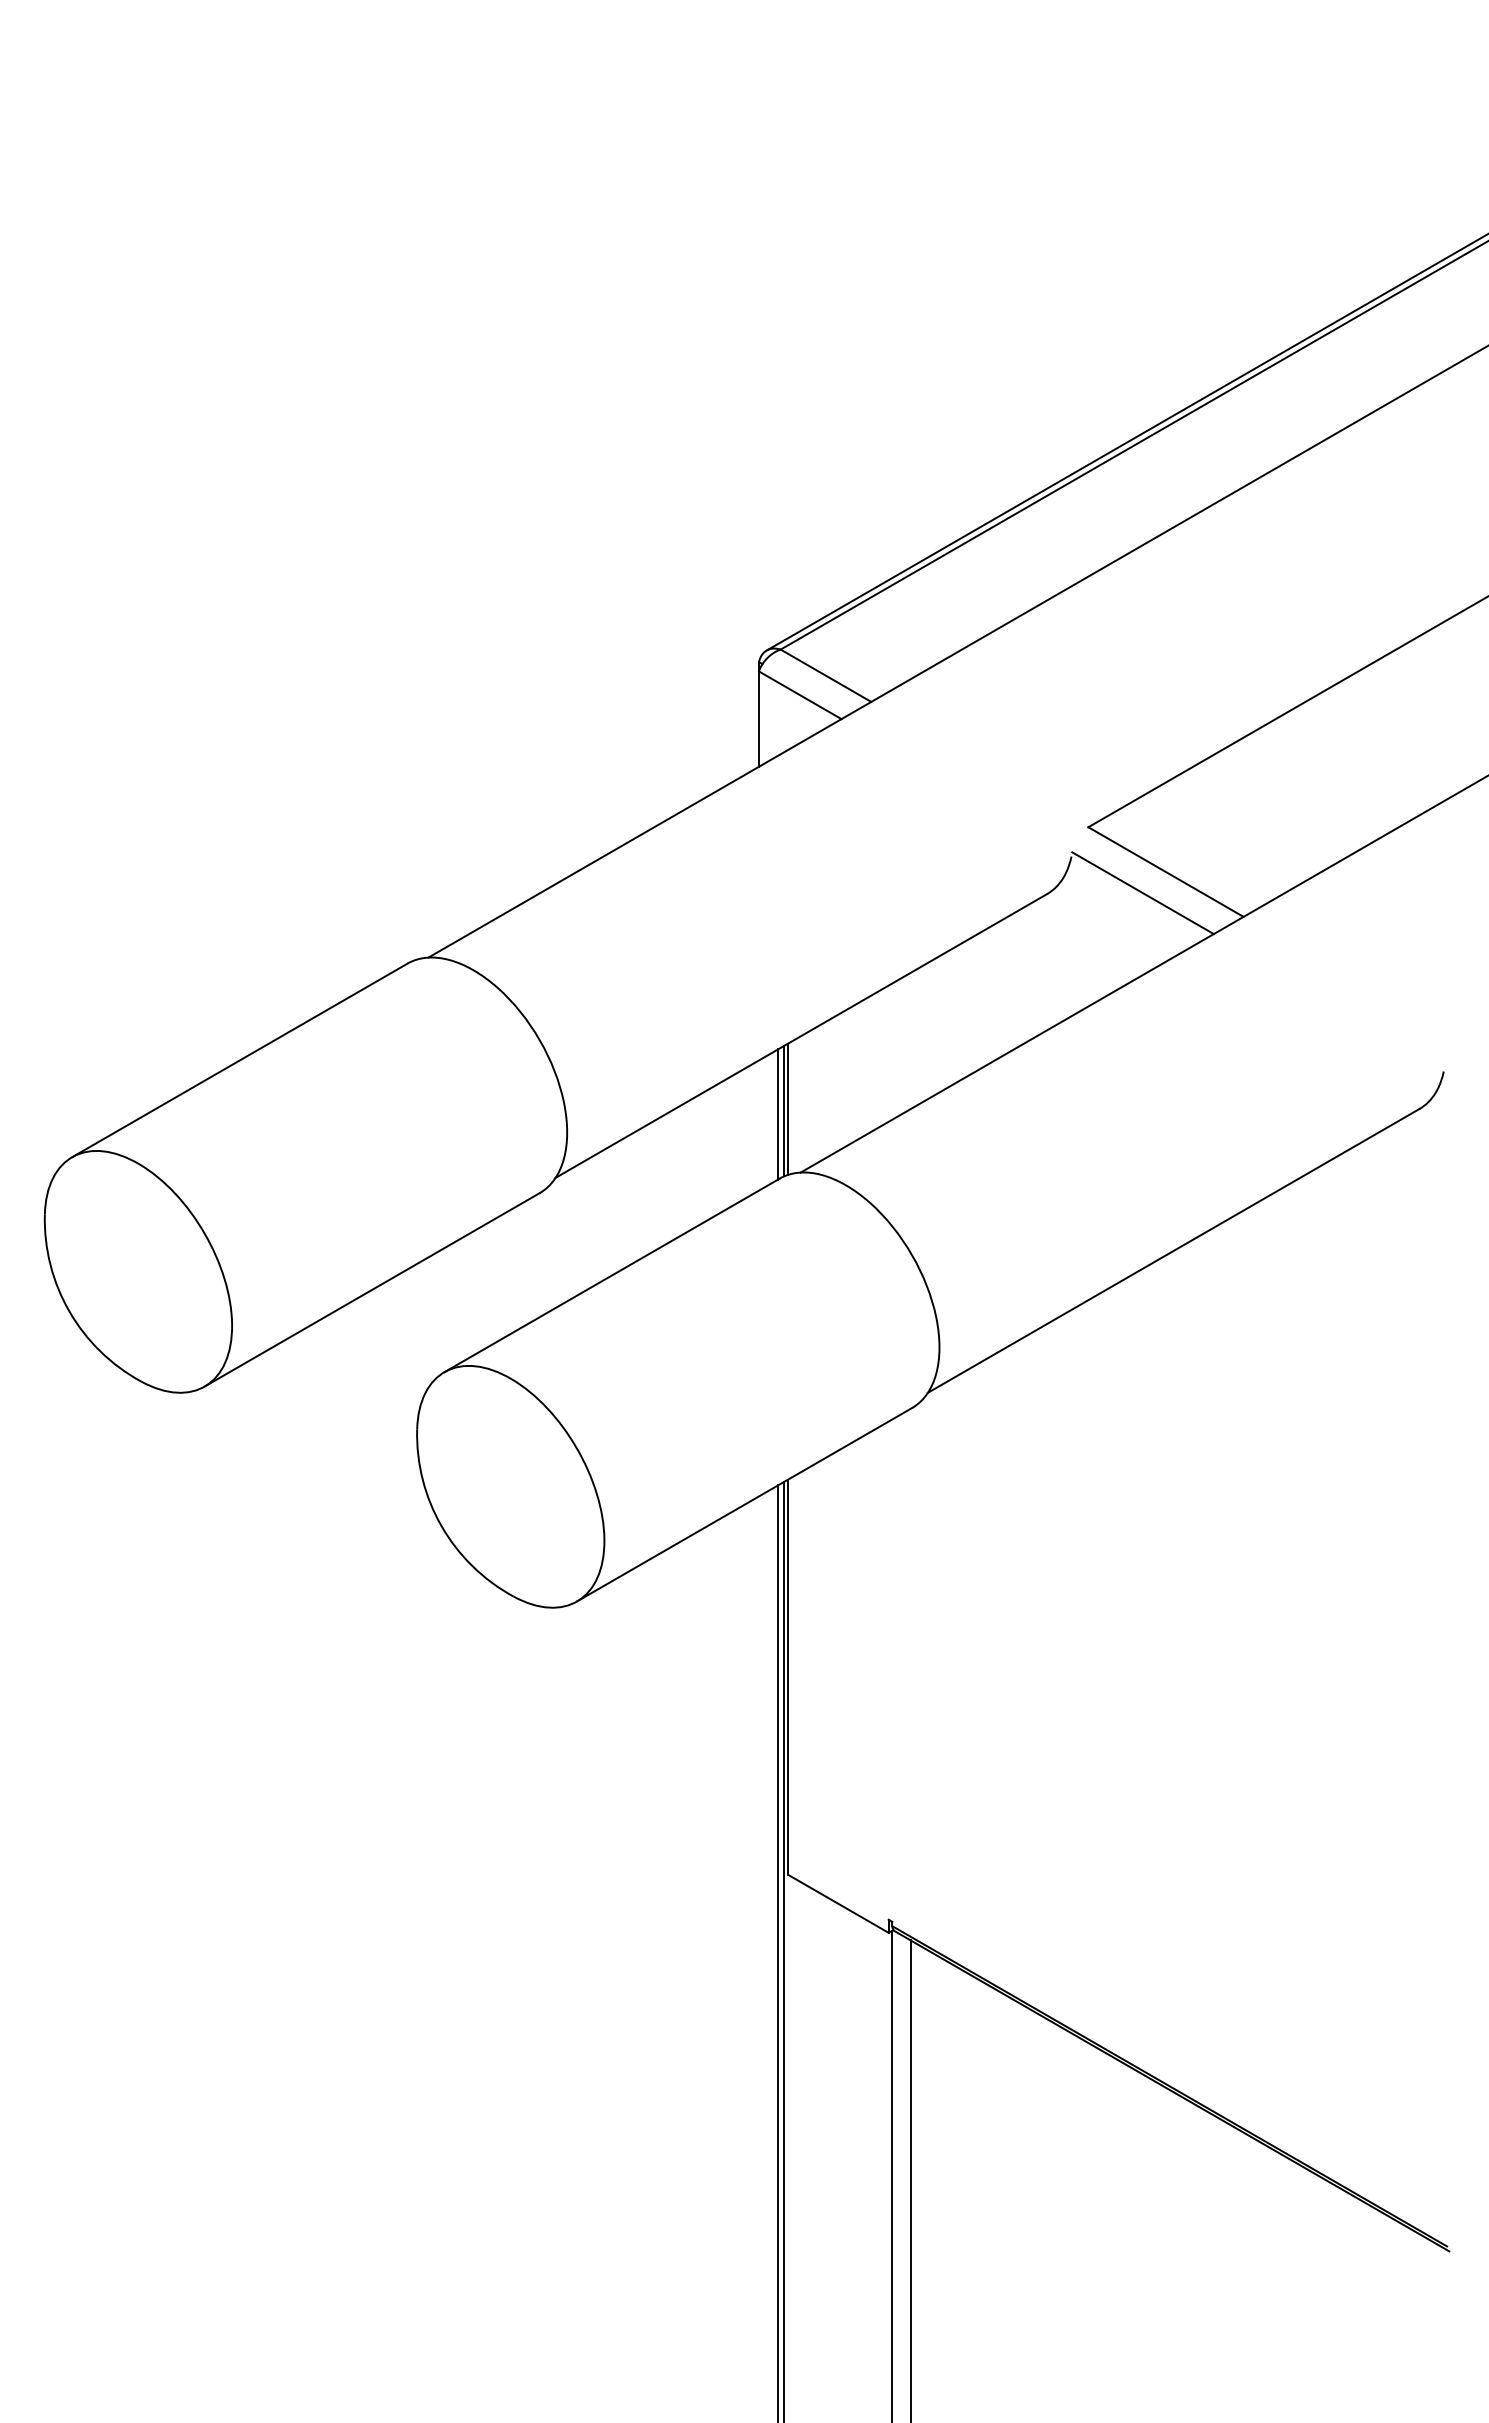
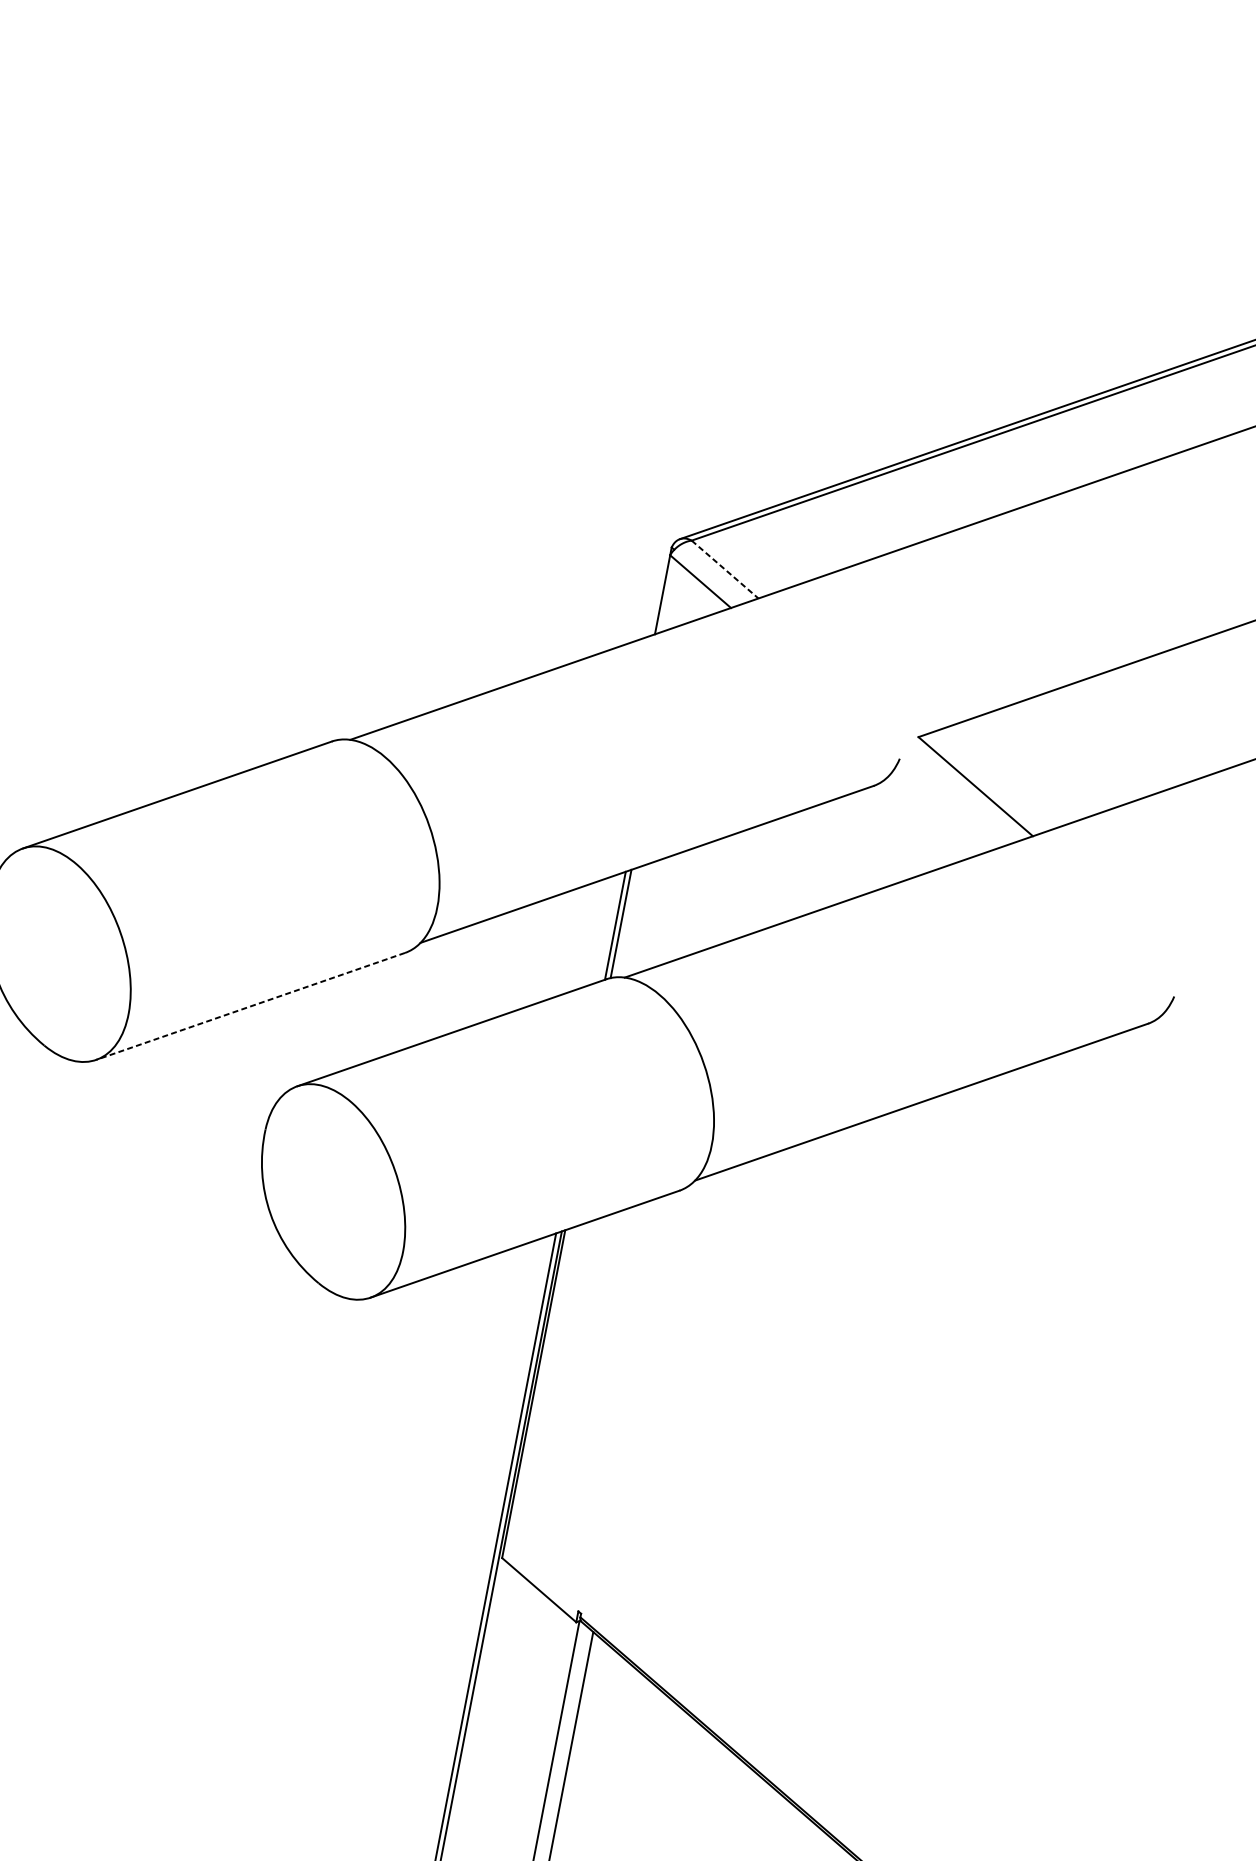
line: (826, 676) -> (725, 570), solid -> dashed
line: (1142, 893) -> (952, 800), removed
line: (788, 1108) -> (624, 922), removed
line: (371, 1290) -> (249, 1006), solid -> dashed

